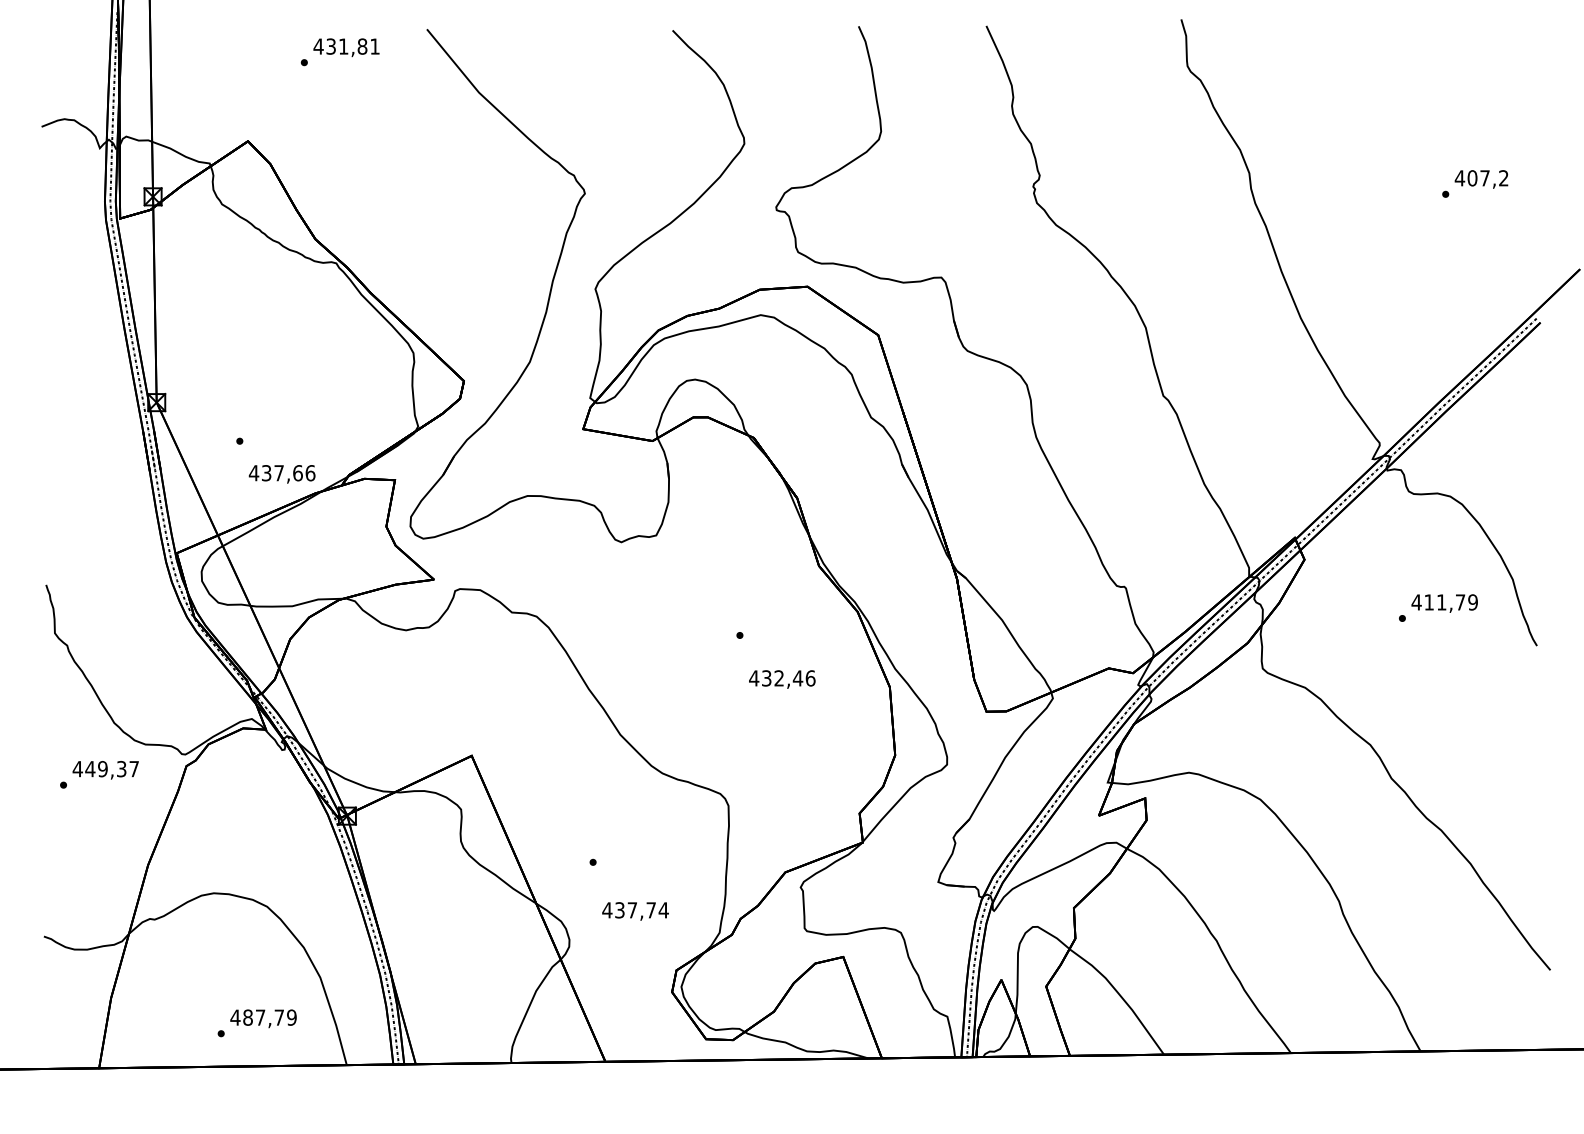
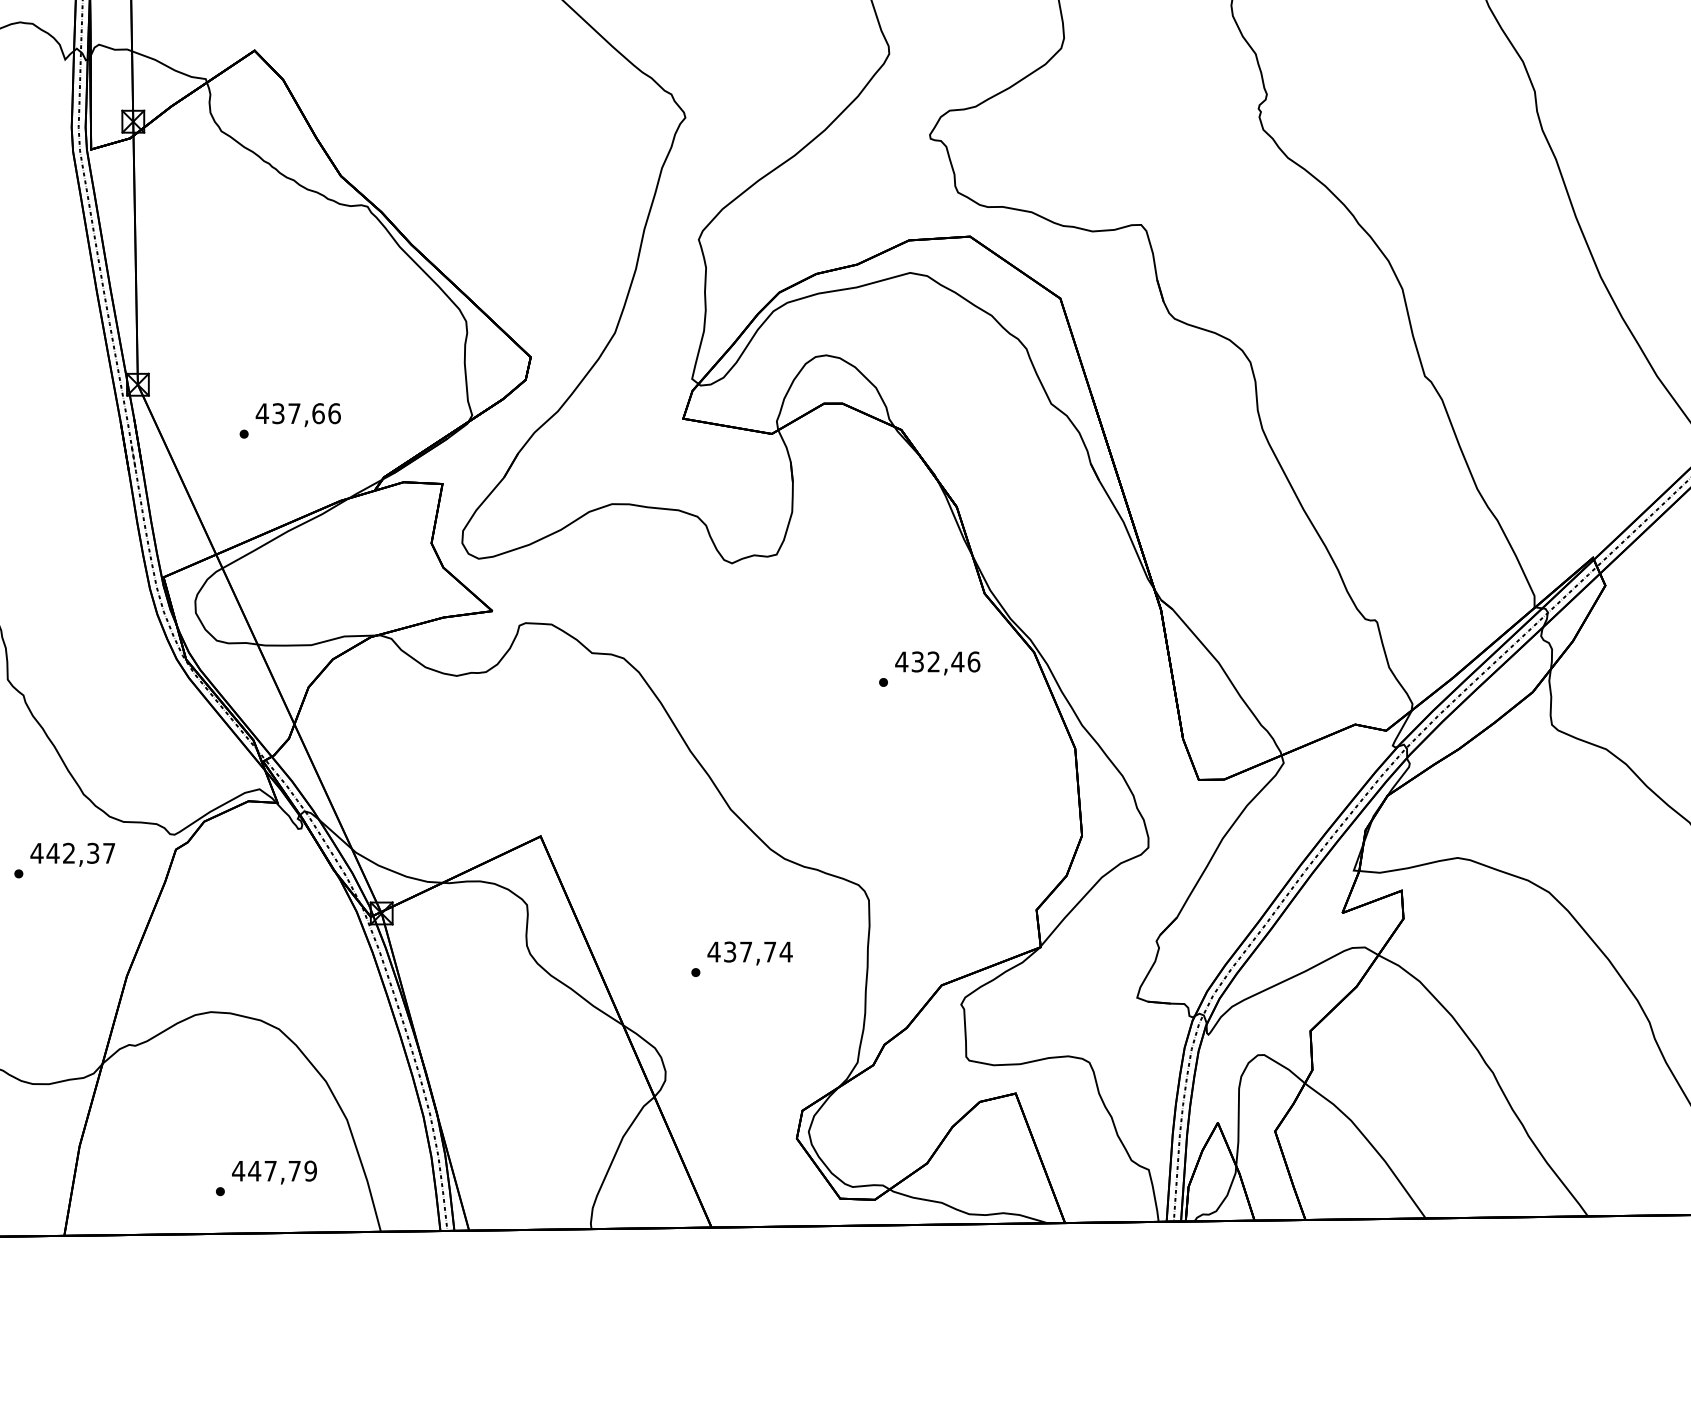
text: (281, 474) -> (297, 415), moved
text: (782, 679) -> (937, 663), moved
text: (102, 769) -> (68, 853), 449,37 -> 442,37
text: (635, 911) -> (750, 953), moved
text: (247, 1017) -> (253, 1170), 487,79 -> 447,79

